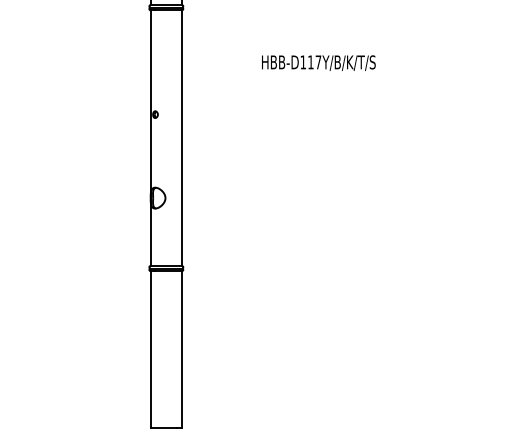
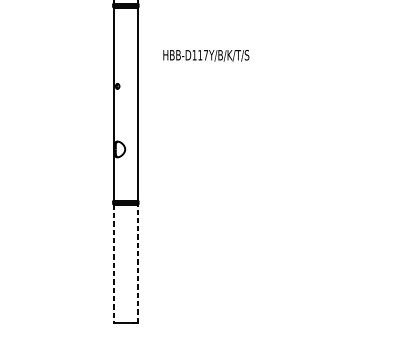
text: (318, 62) -> (206, 55), moved
line: (181, 348) -> (137, 263), solid -> dashed
line: (150, 349) -> (113, 263), solid -> dashed

